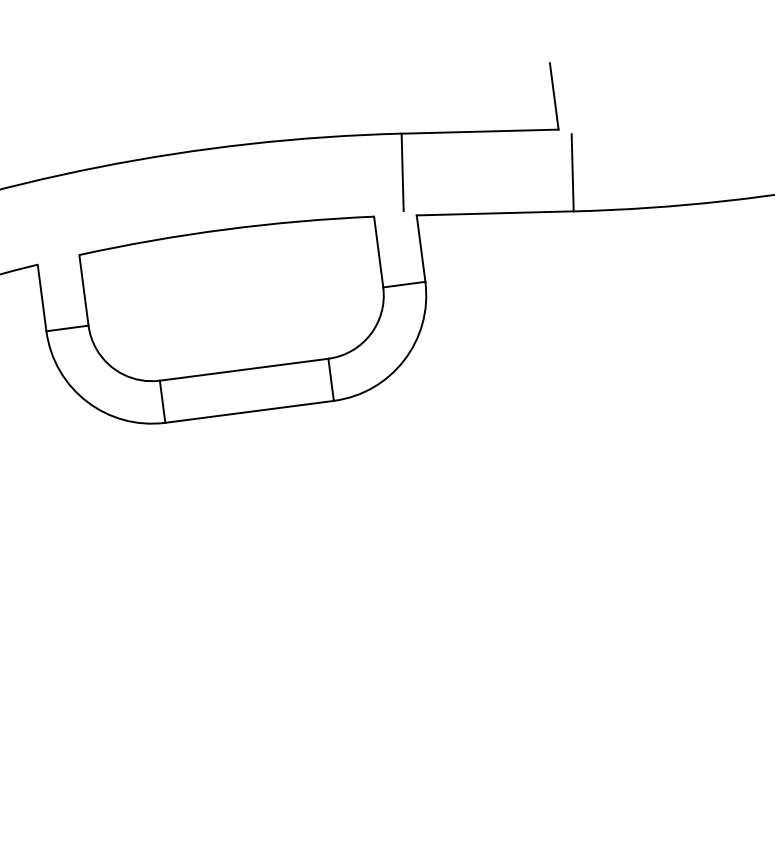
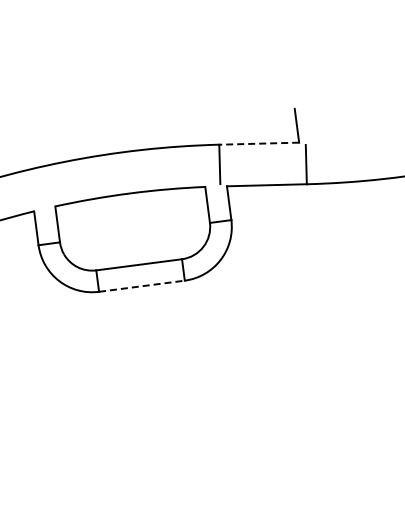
line: (480, 131) -> (259, 143), solid -> dashed
line: (250, 412) -> (142, 286), solid -> dashed

